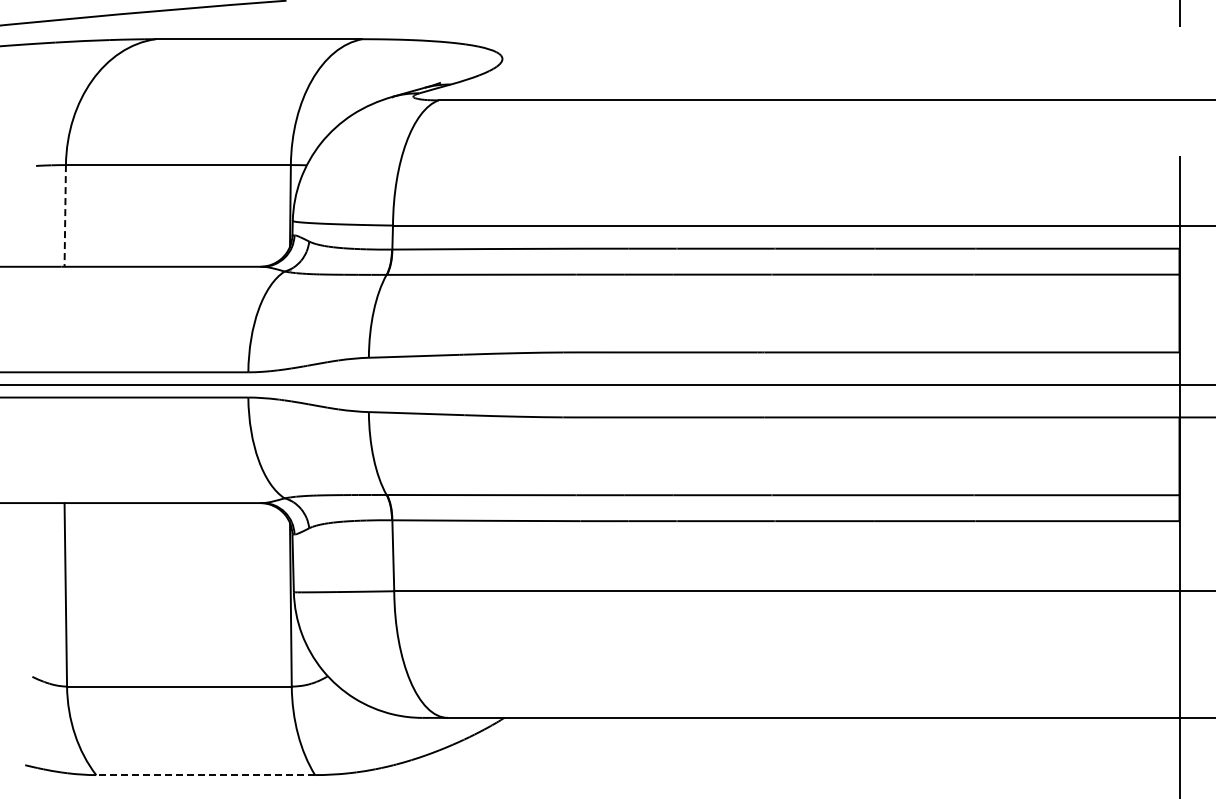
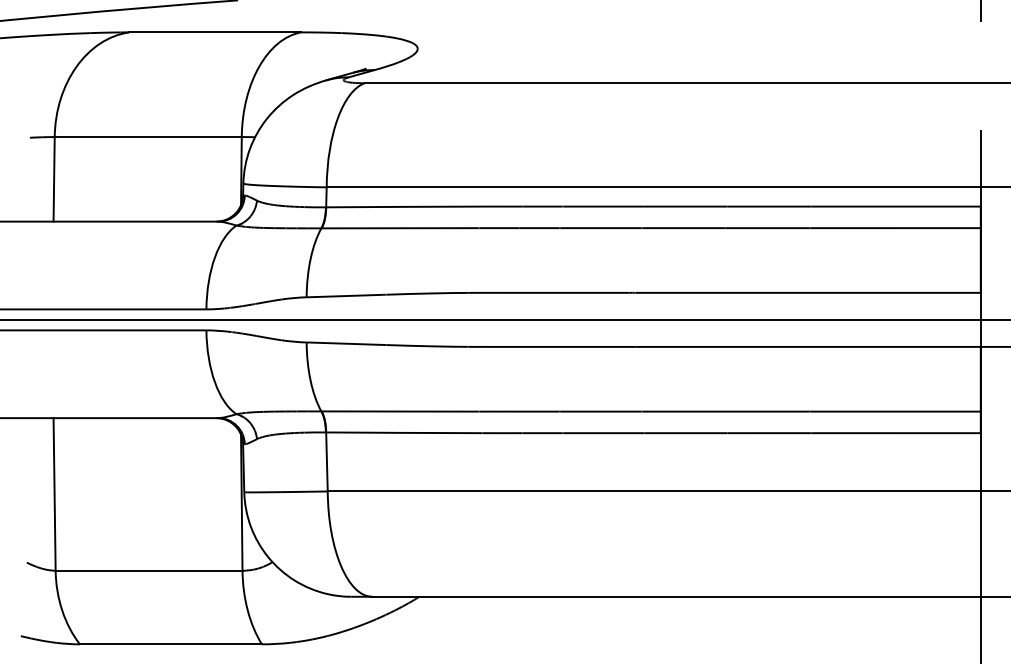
line: (65, 215) -> (54, 178), dashed -> solid
line: (205, 775) -> (170, 644), dashed -> solid

